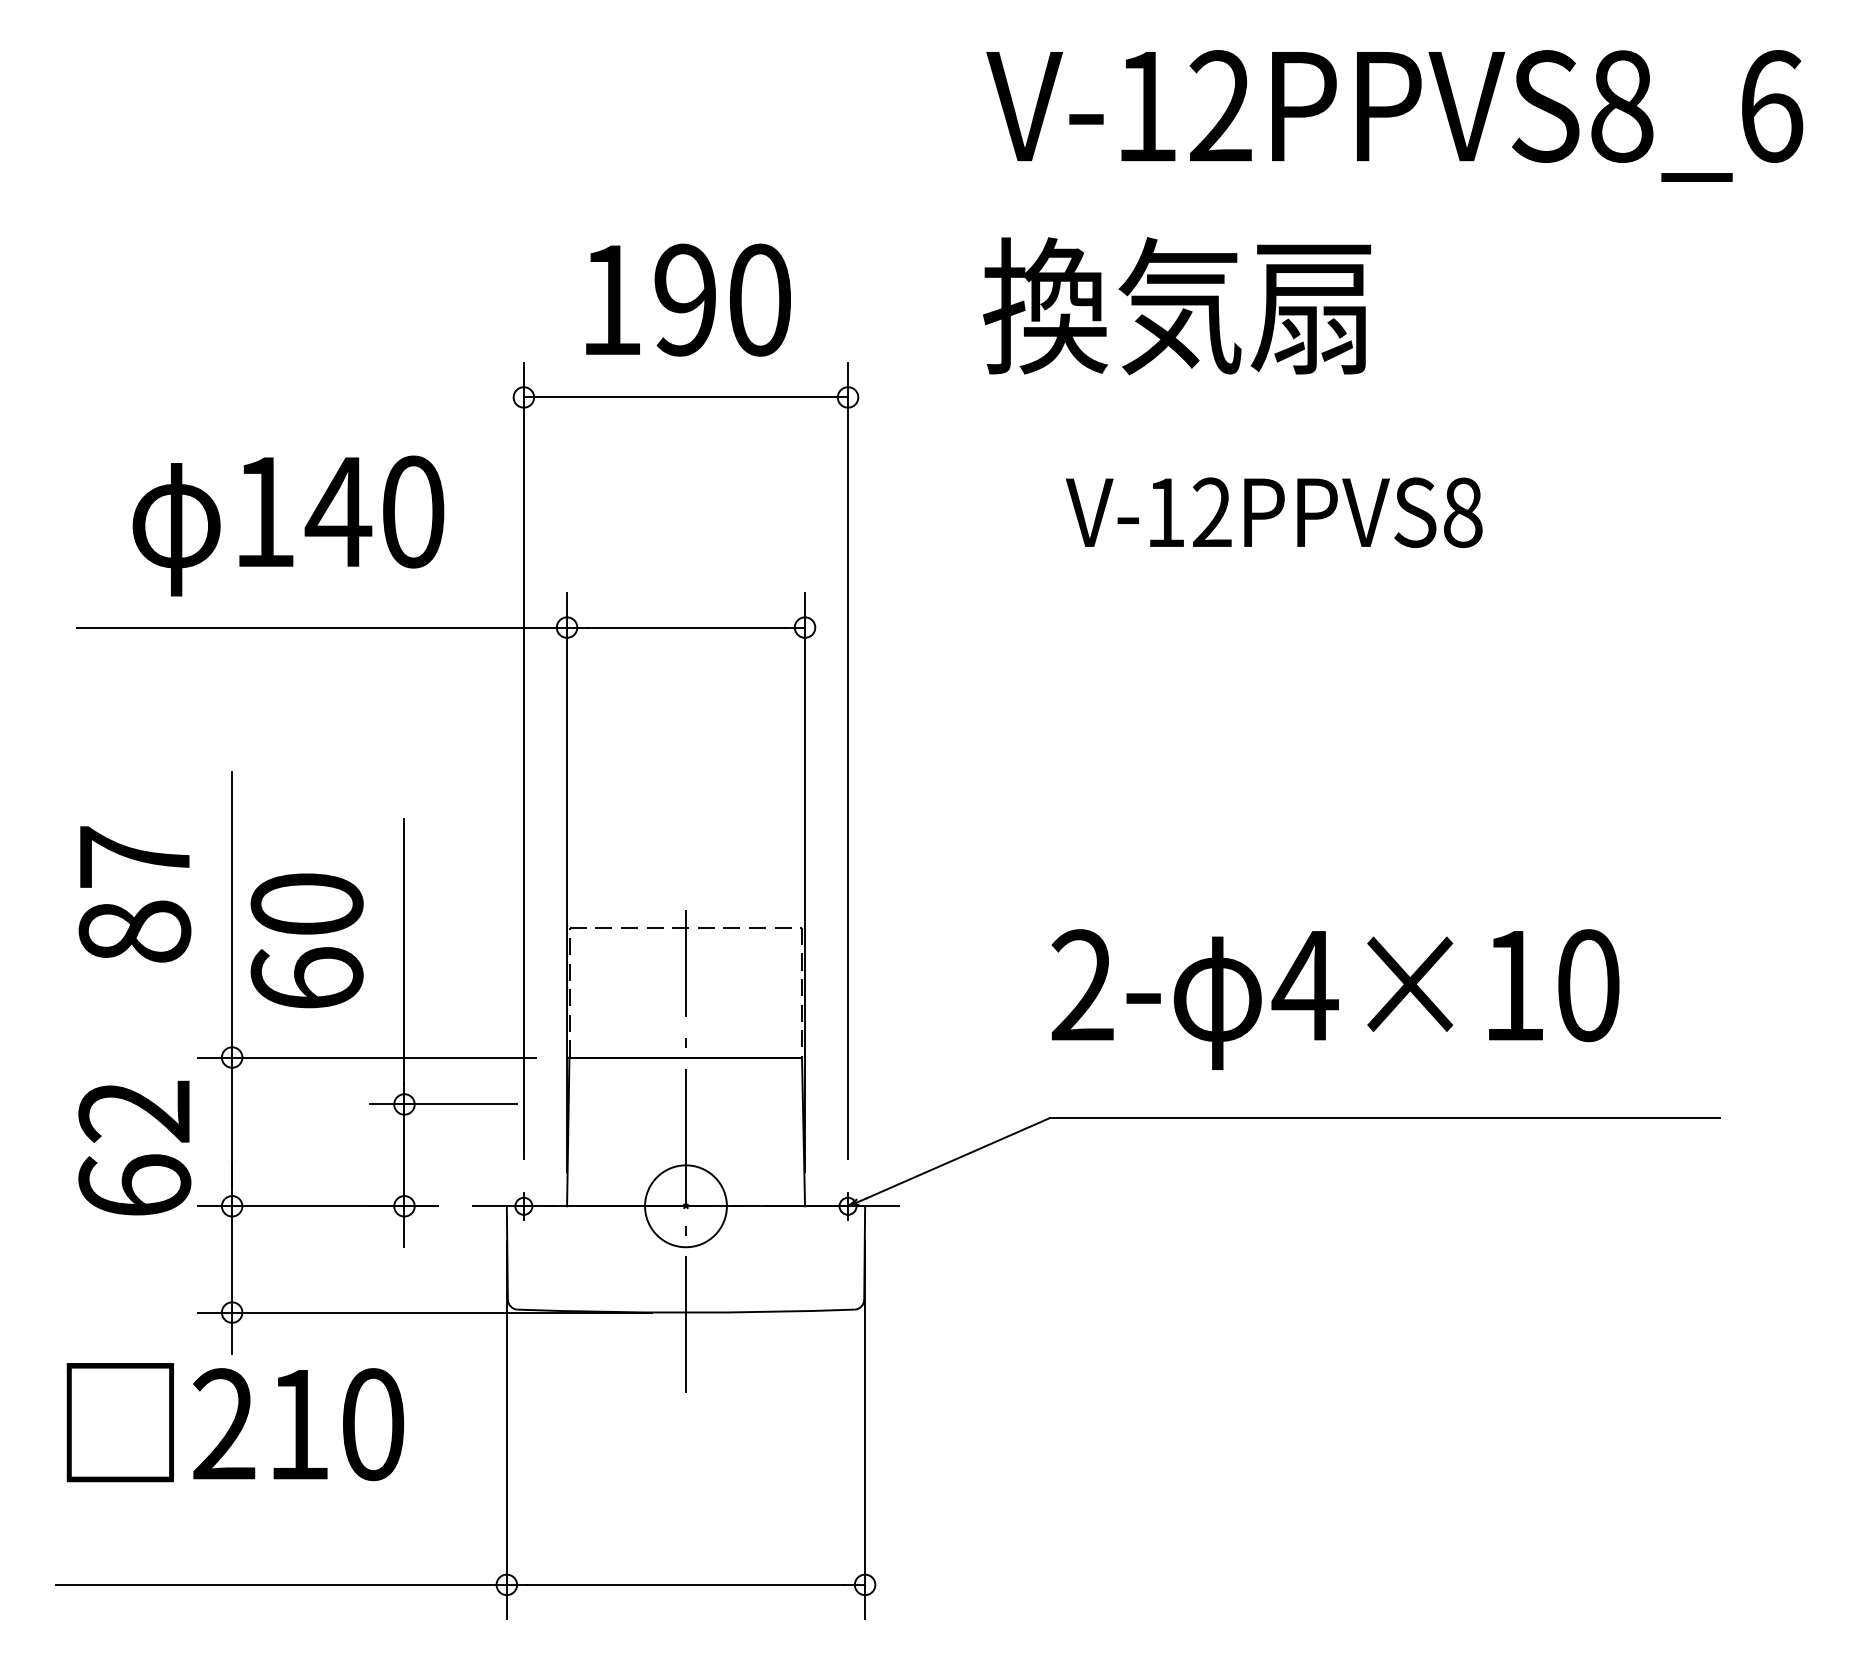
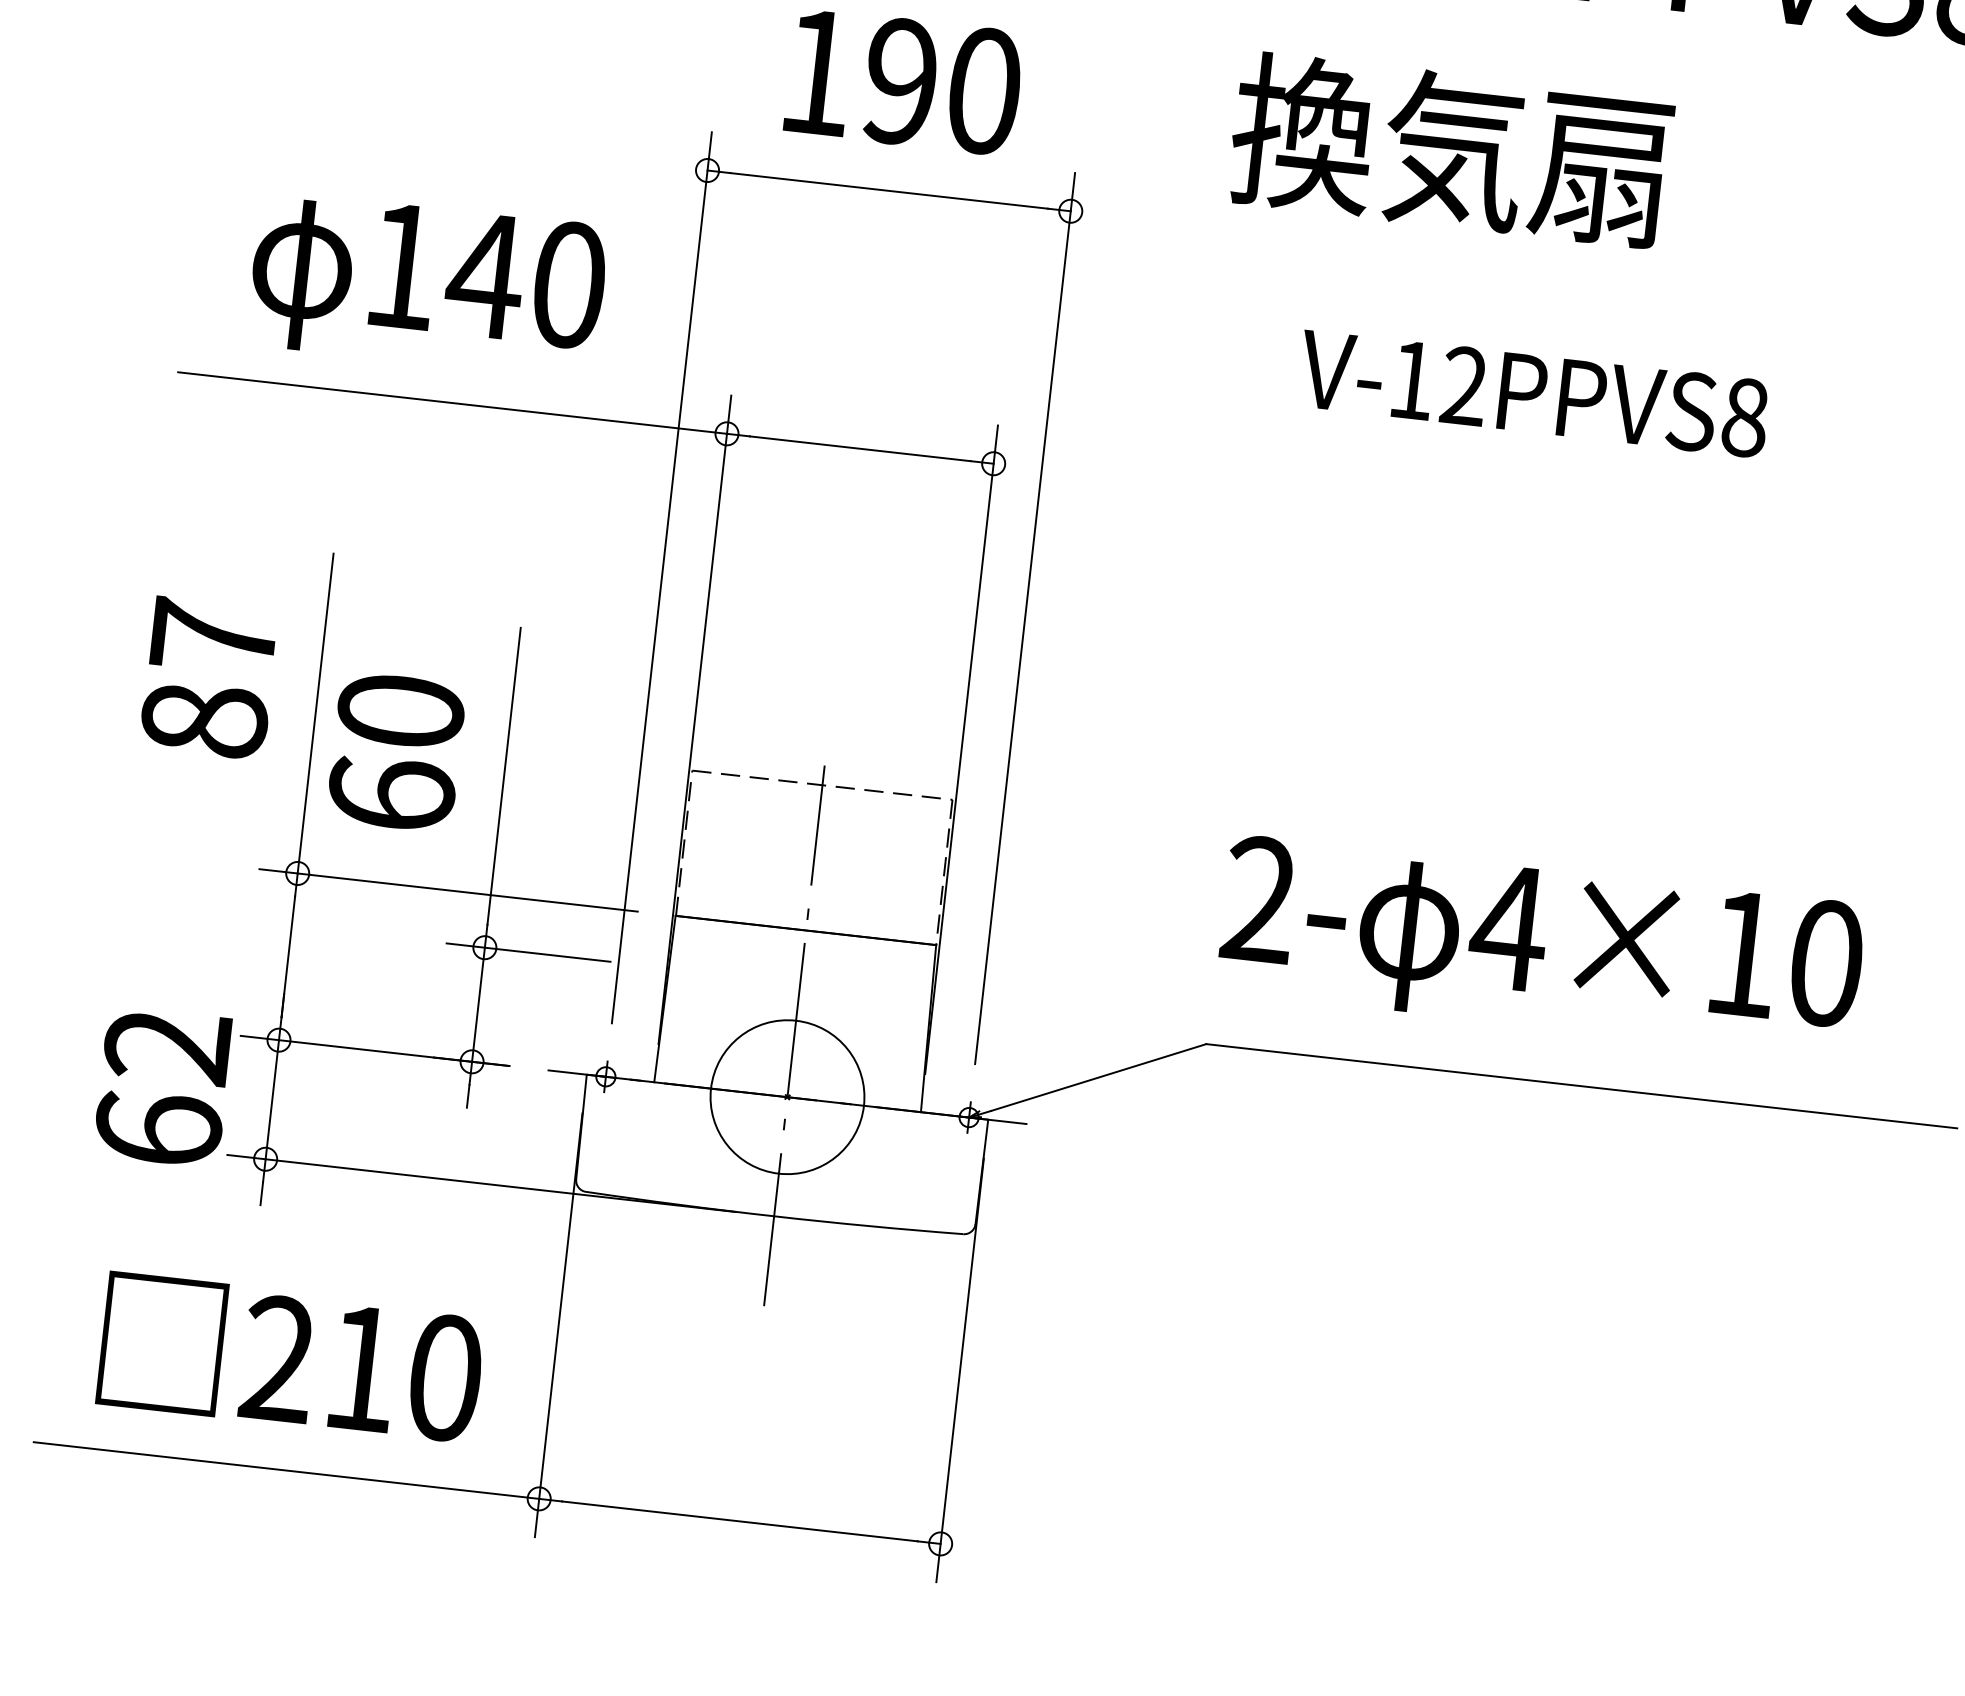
text: (134, 1147) -> (163, 1086), moved
circle: (685, 1206) -> (786, 1097), size x1.67
text: (235, 1422) -> (291, 1358), moved

